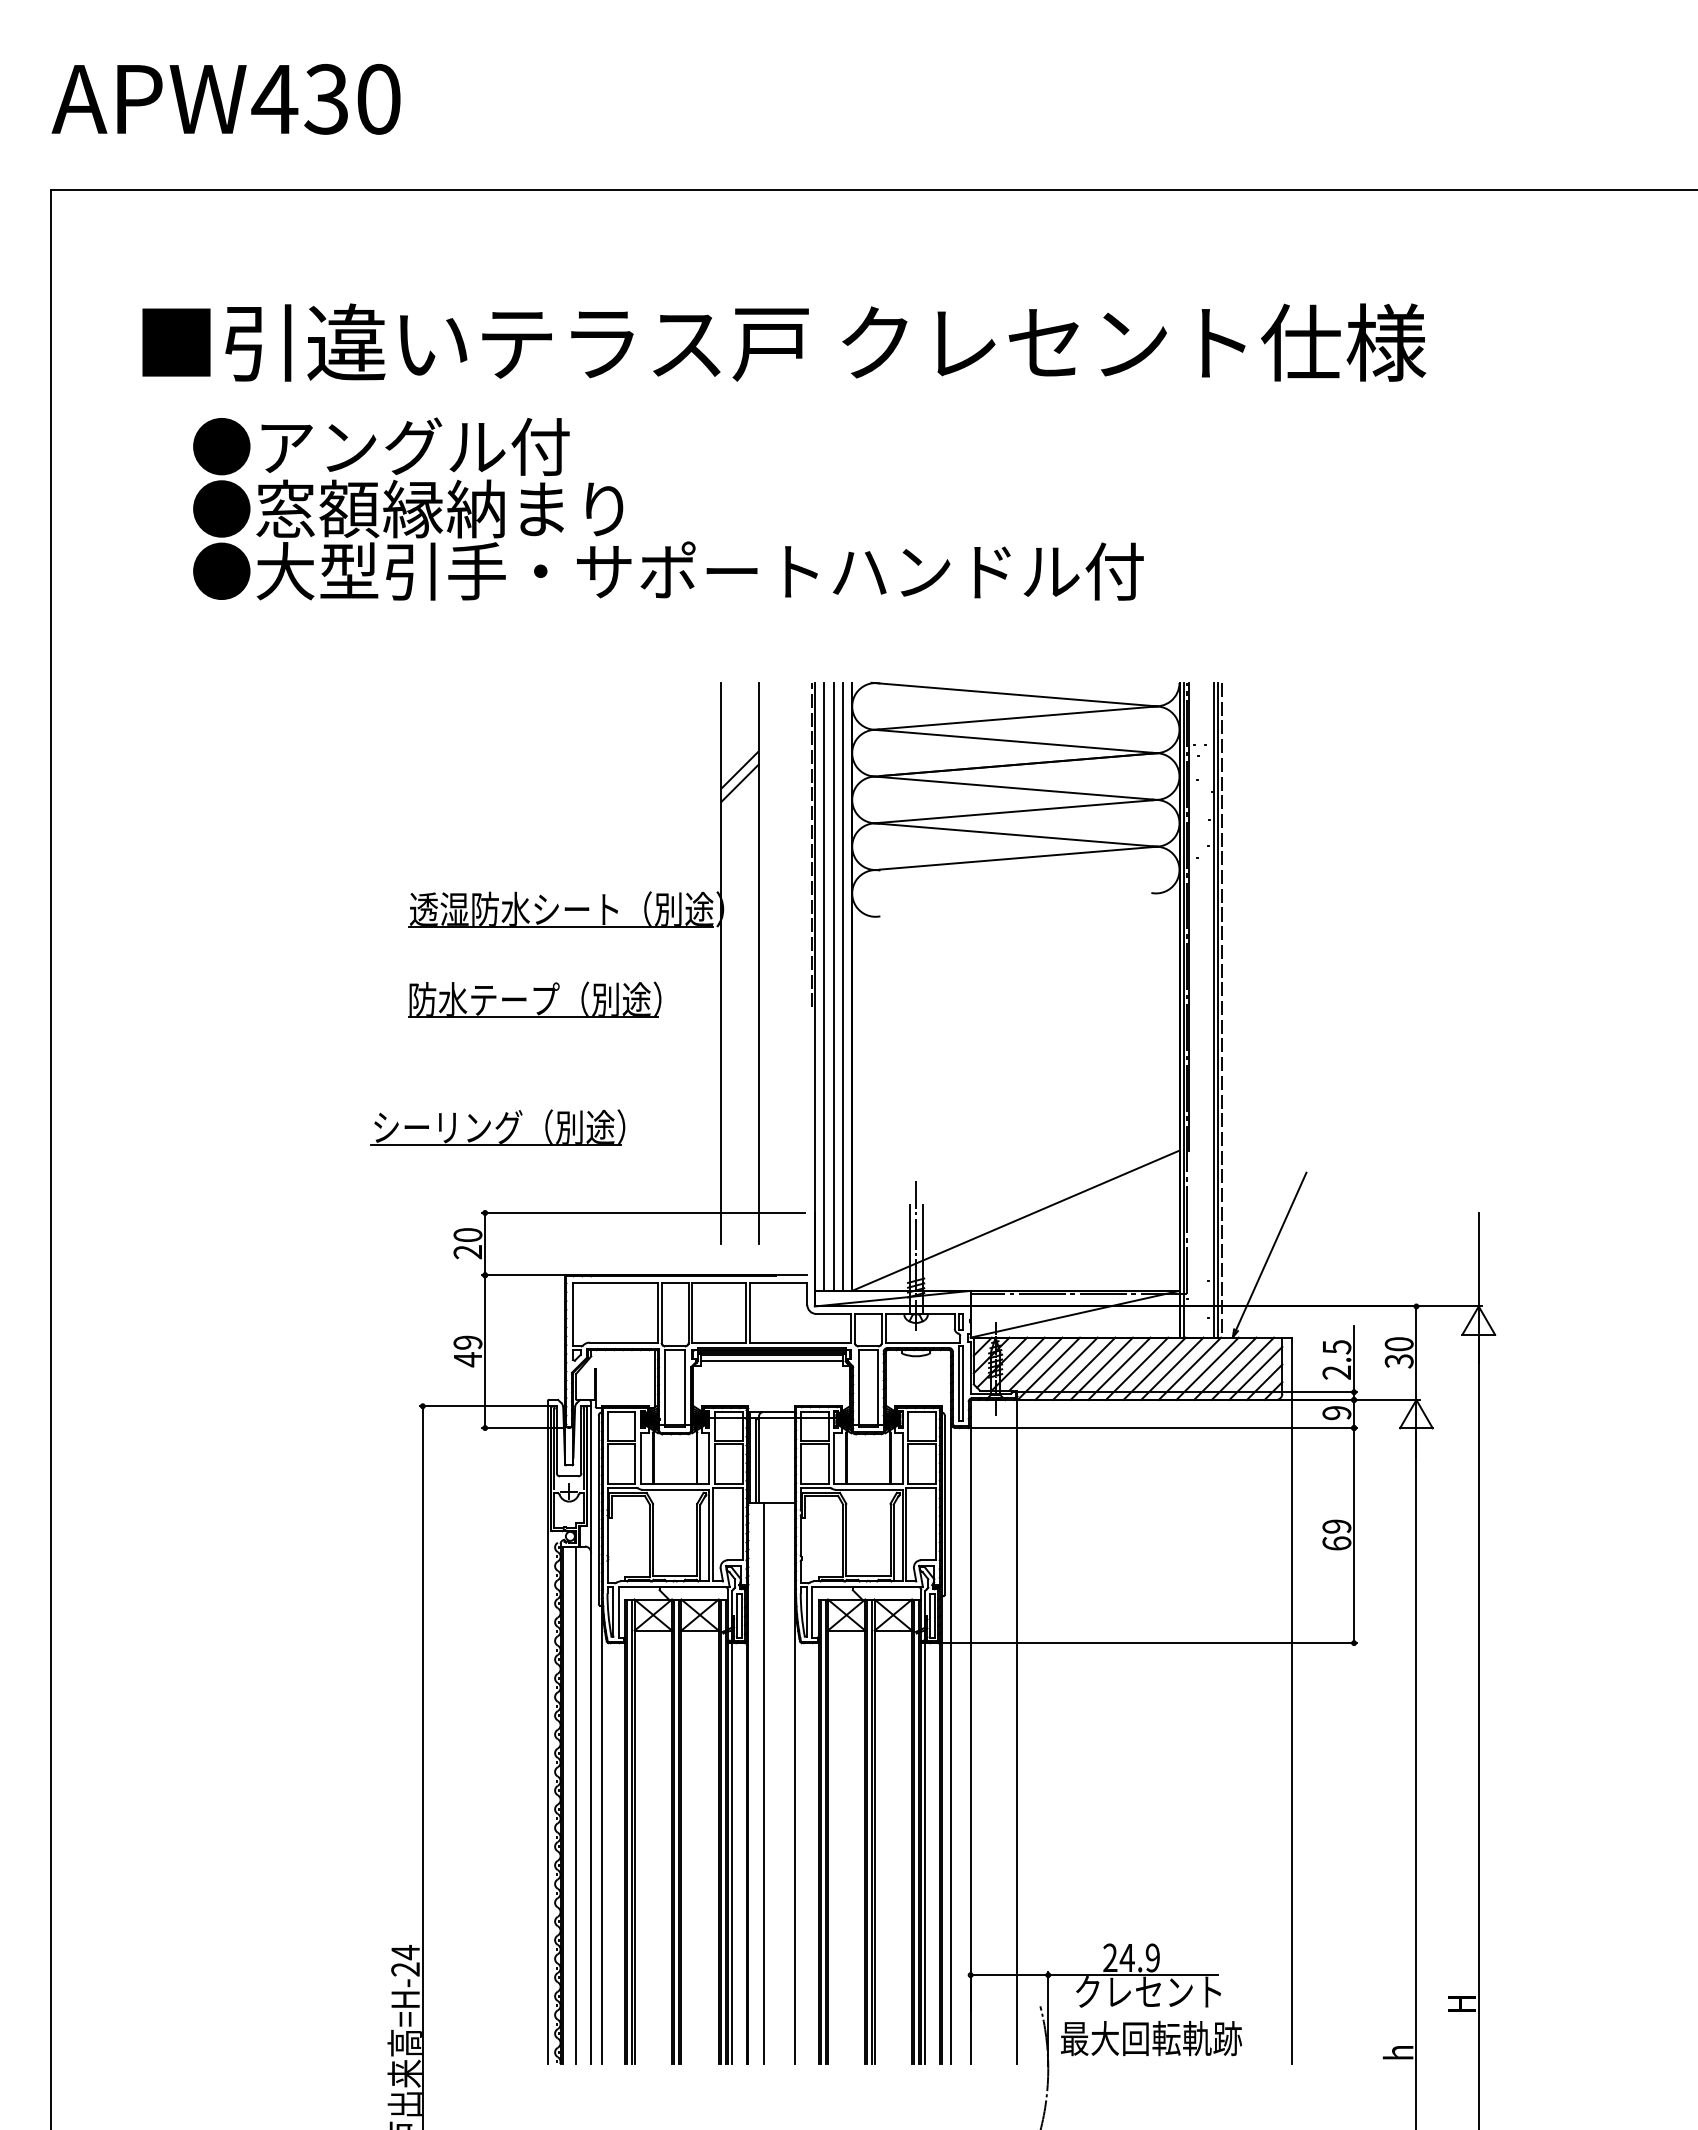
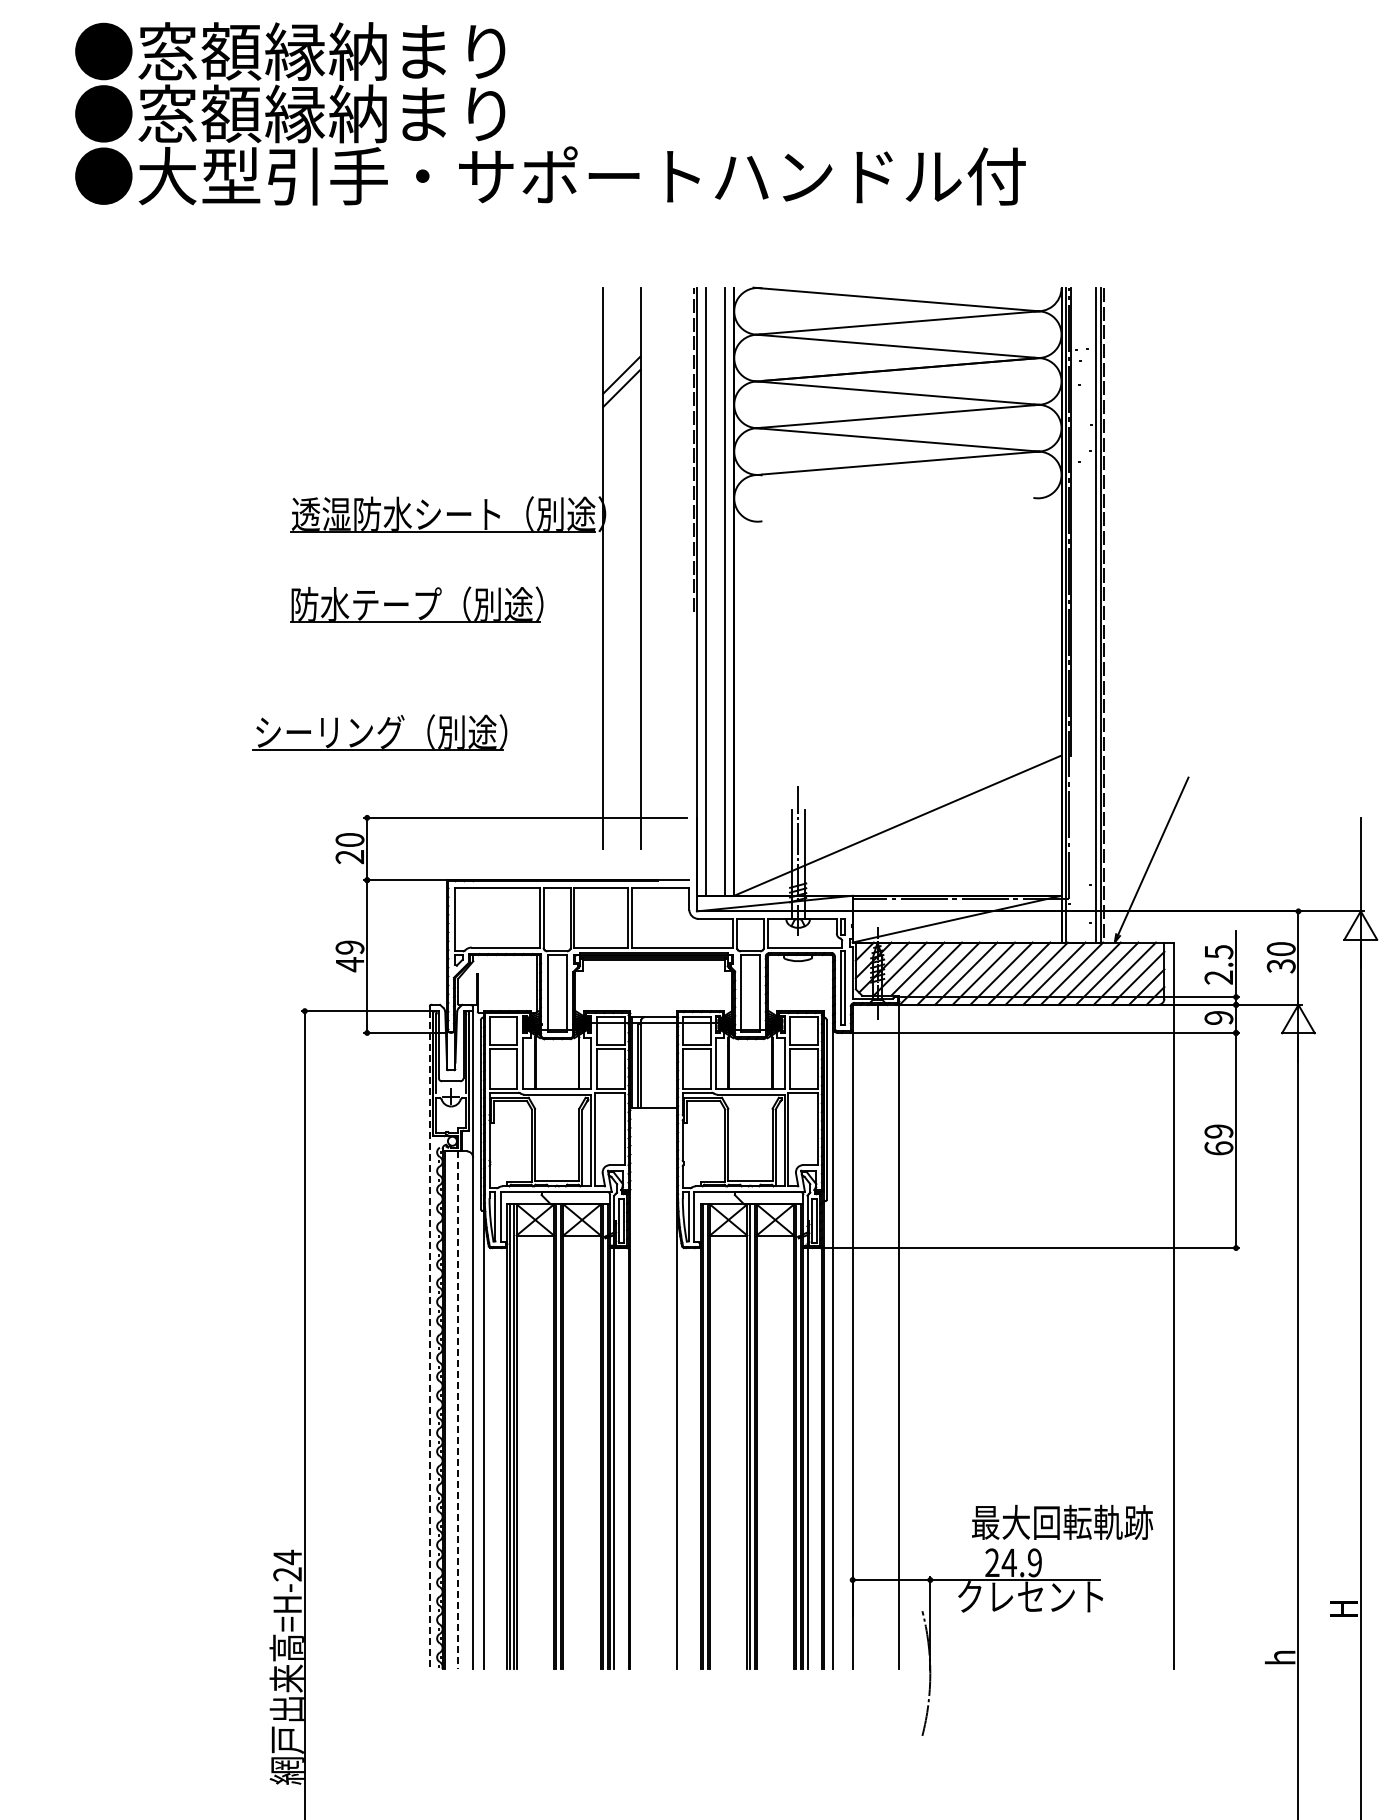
text: (439, 446) -> (321, 51), ●アングル付 -> ●窓額縁納まり
line: (833, 986) -> (715, 591), removed
line: (771, 1361) -> (653, 966), removed
line: (547, 1735) -> (429, 1340), solid -> dashed
line: (763, 1782) -> (645, 1387), removed
line: (576, 1805) -> (458, 1410), solid -> dashed
text: (1151, 2038) -> (1062, 1522), moved

